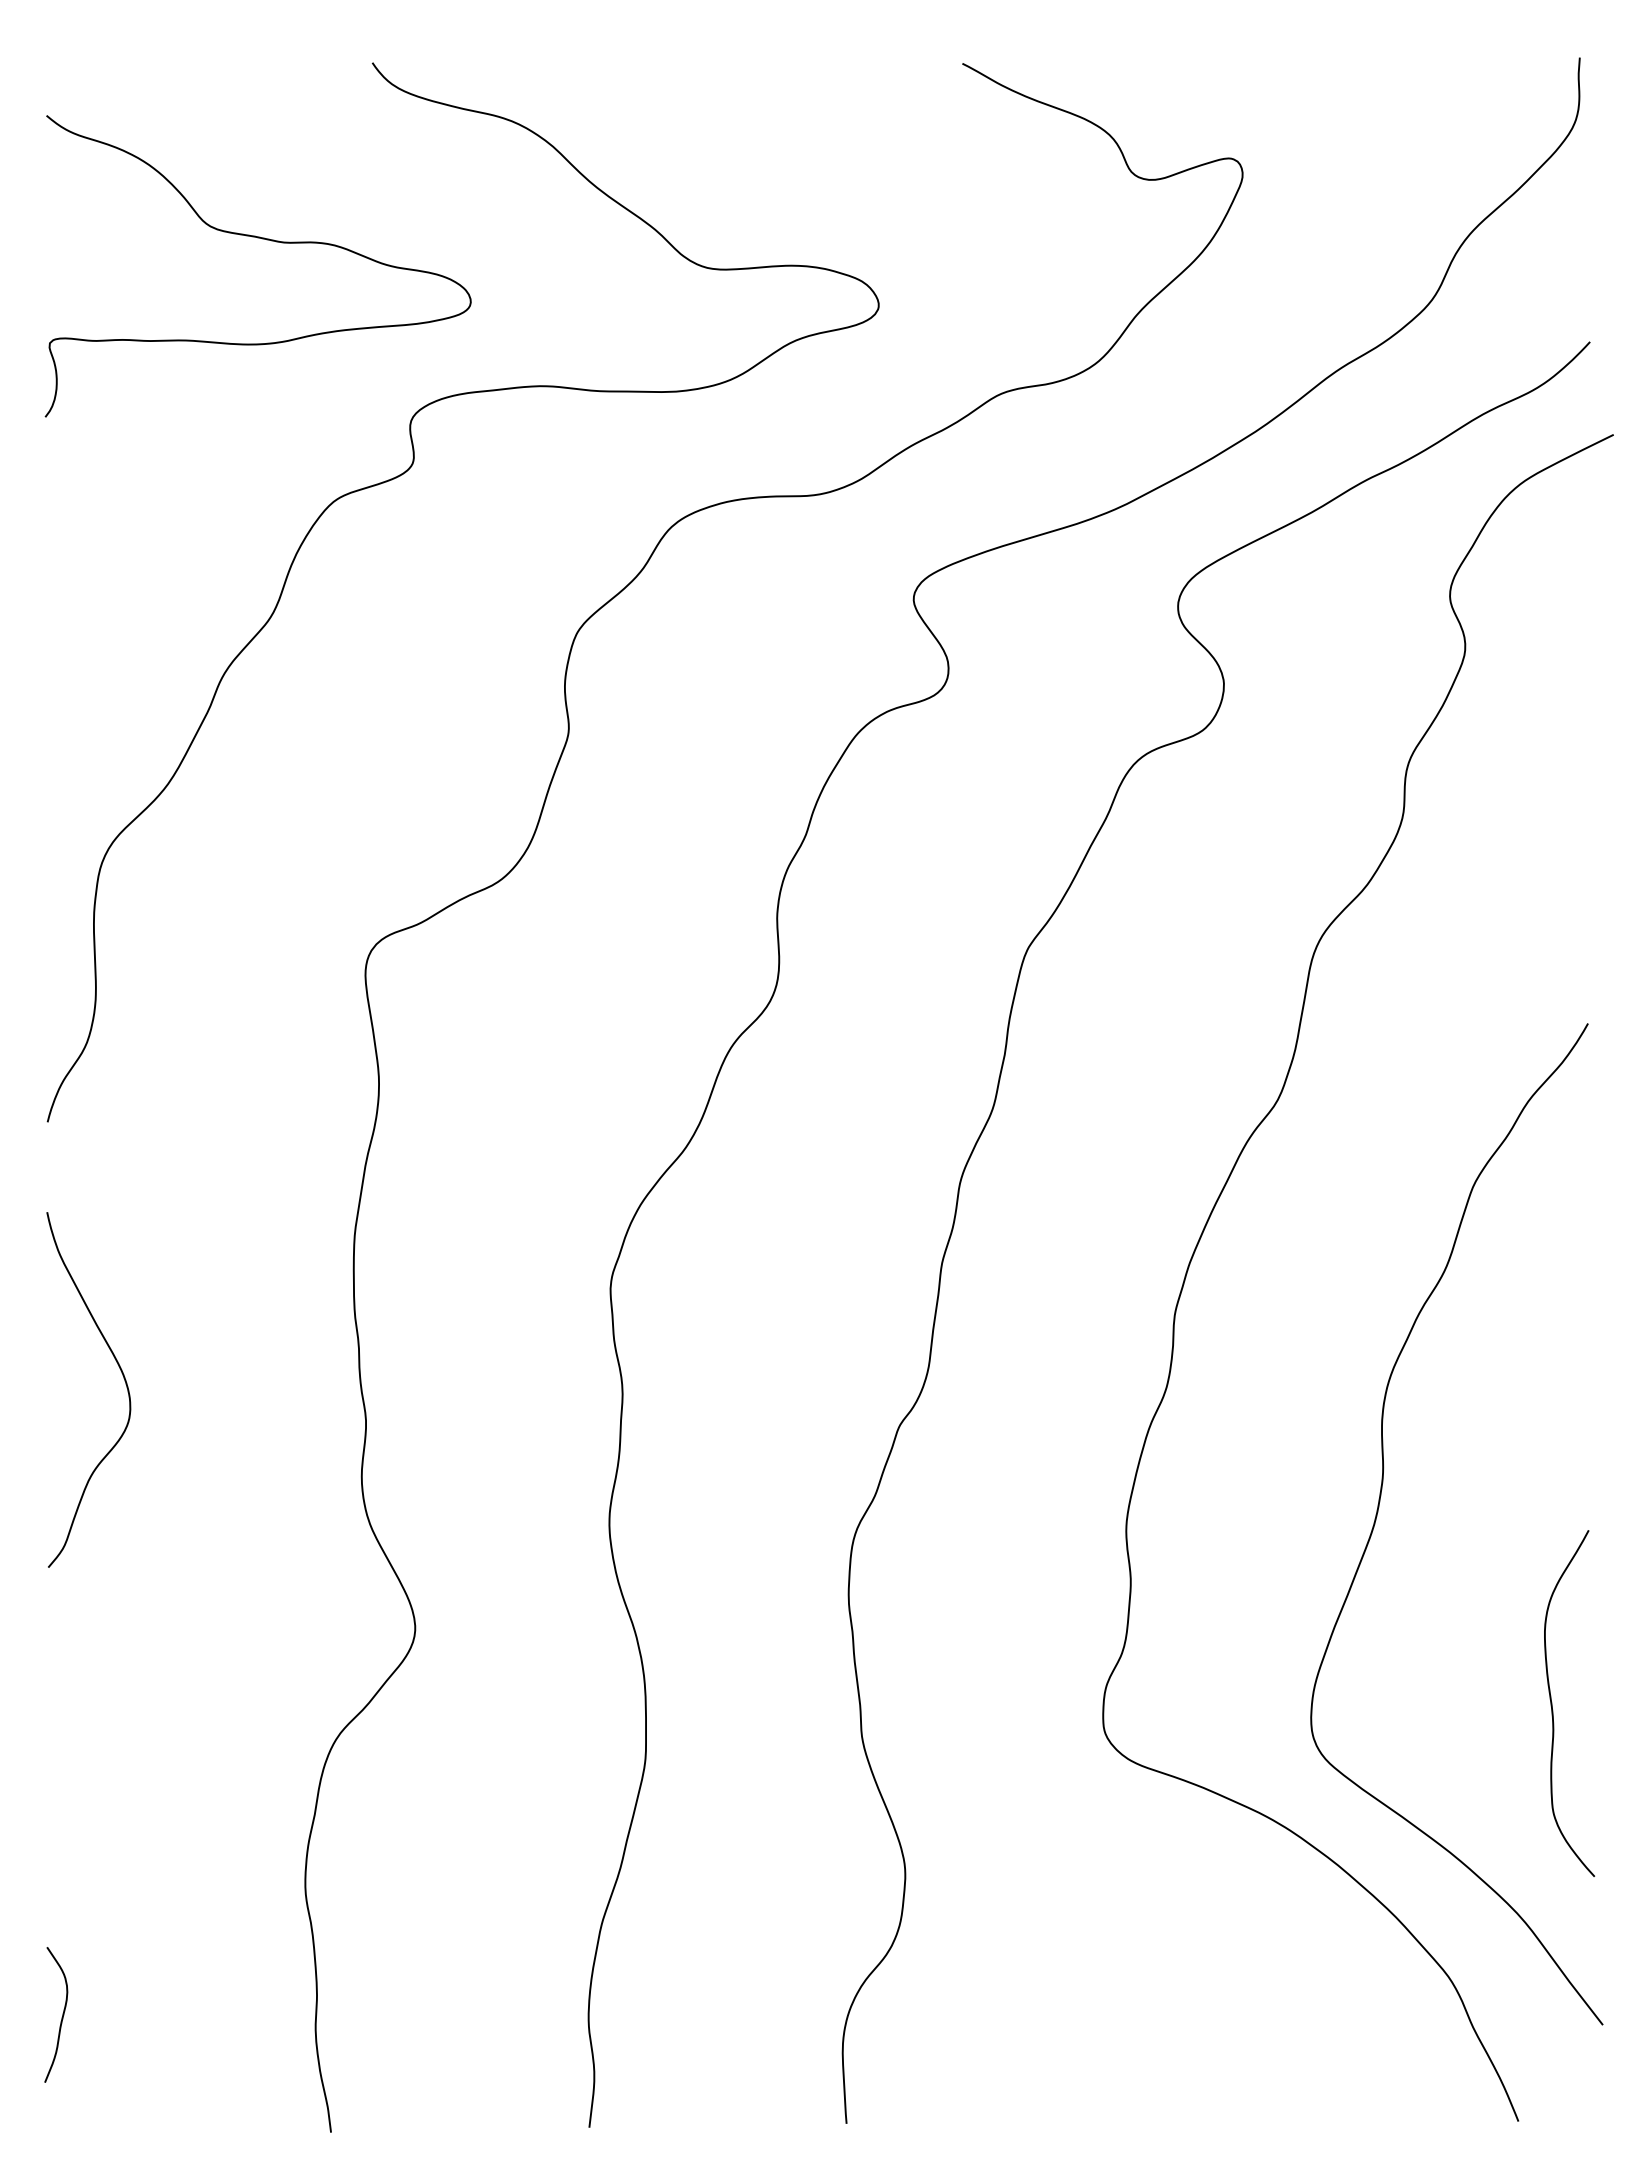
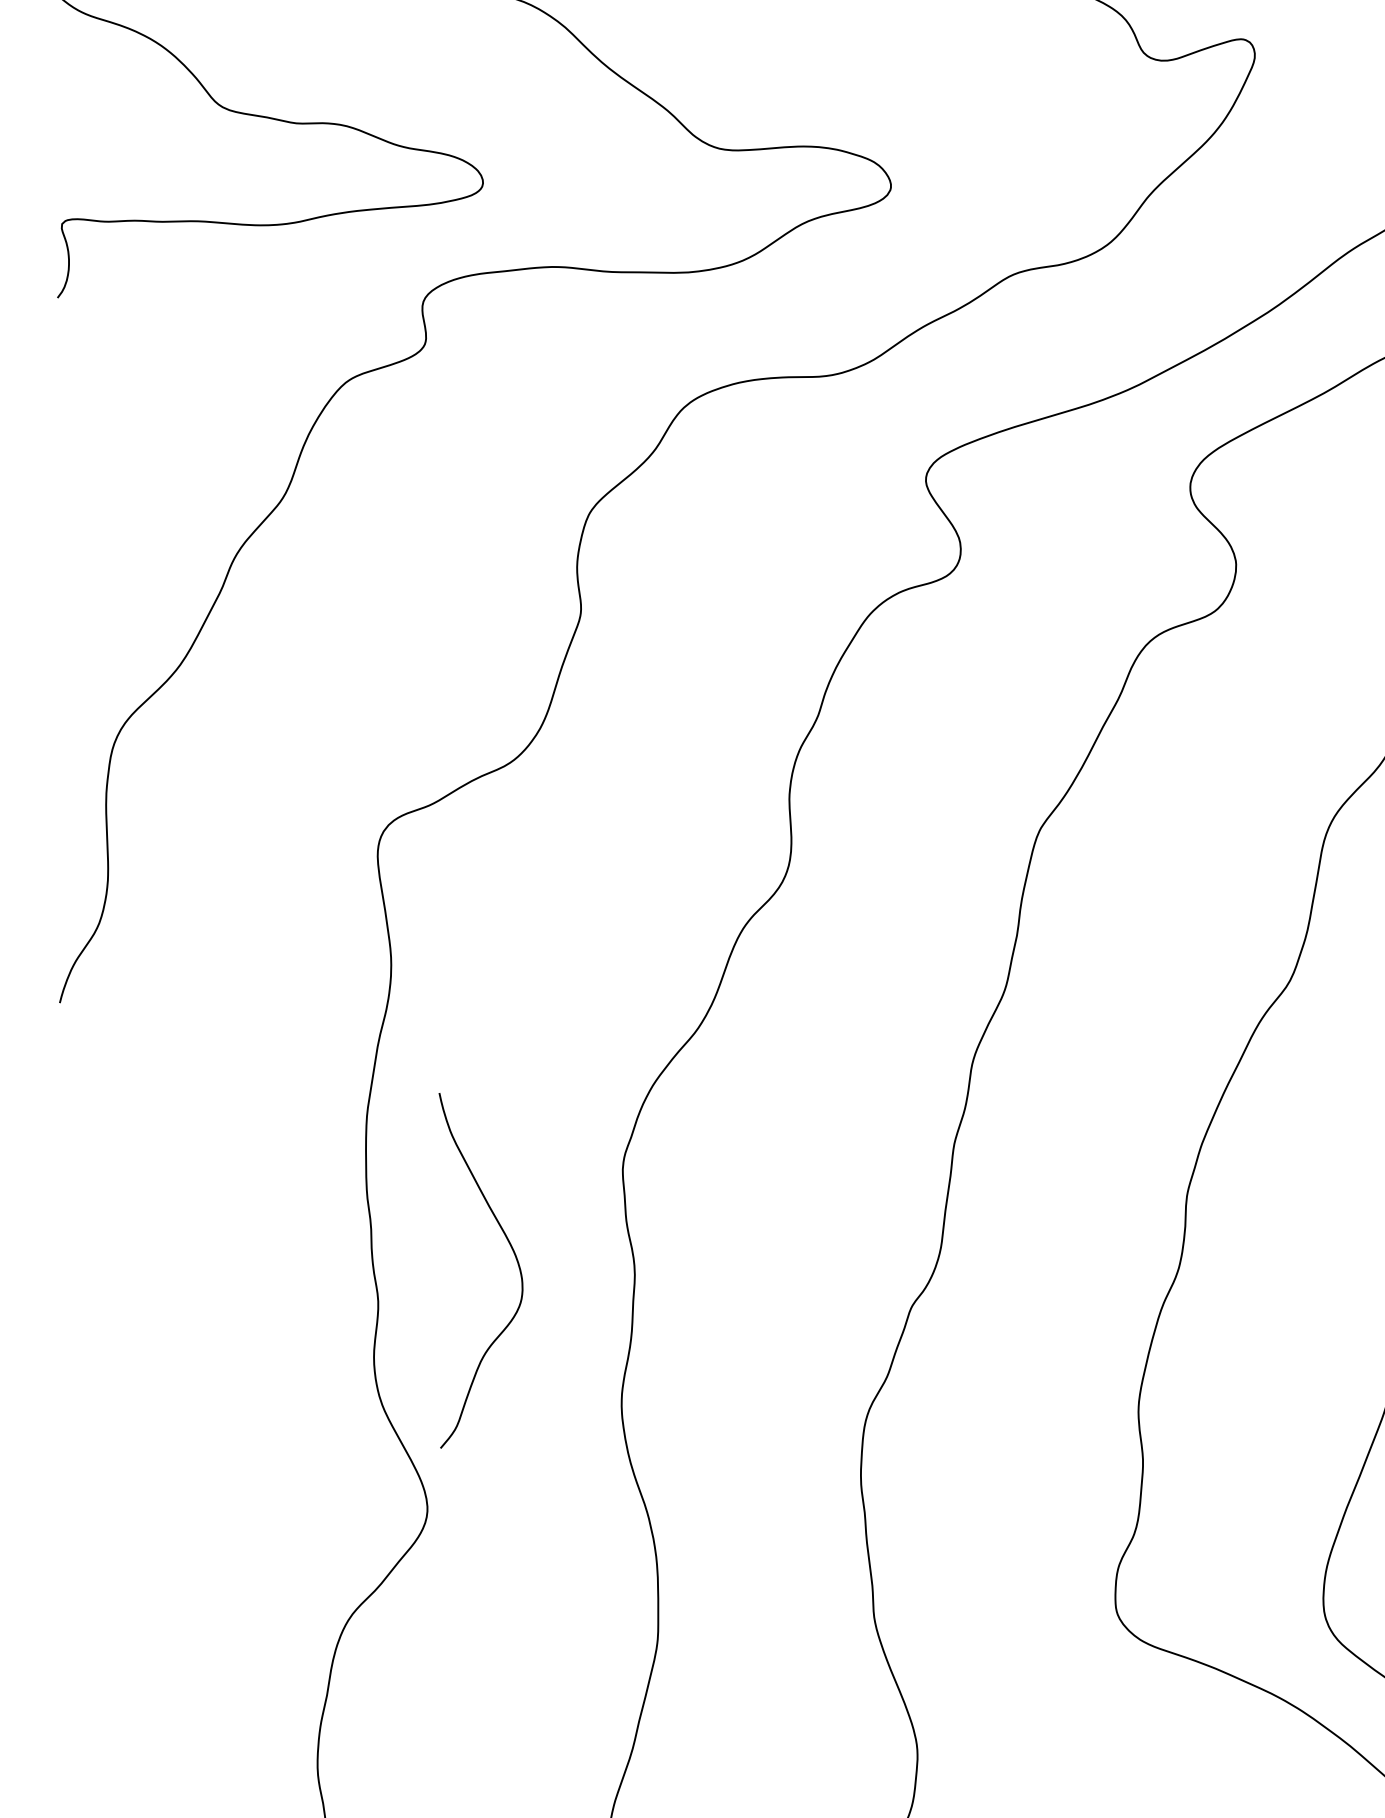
curve: (121, 1373) -> (513, 1254), moved

